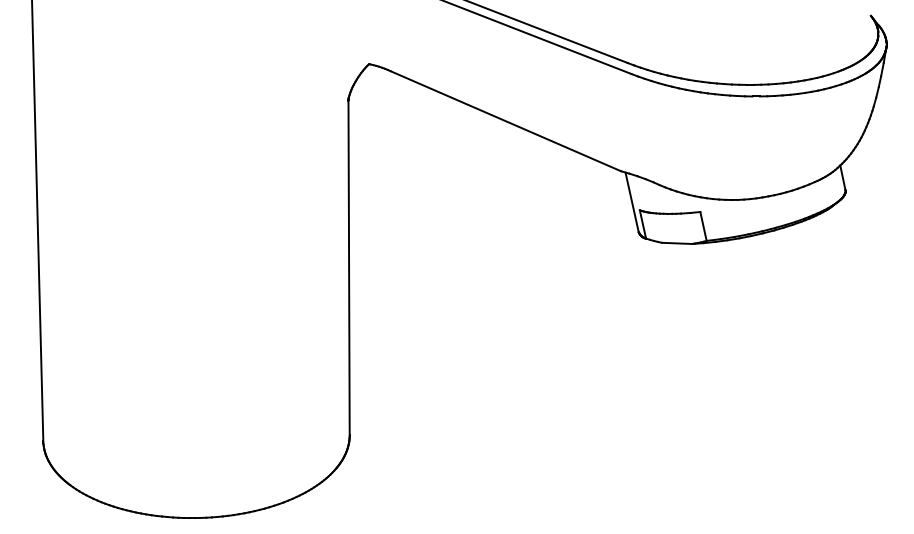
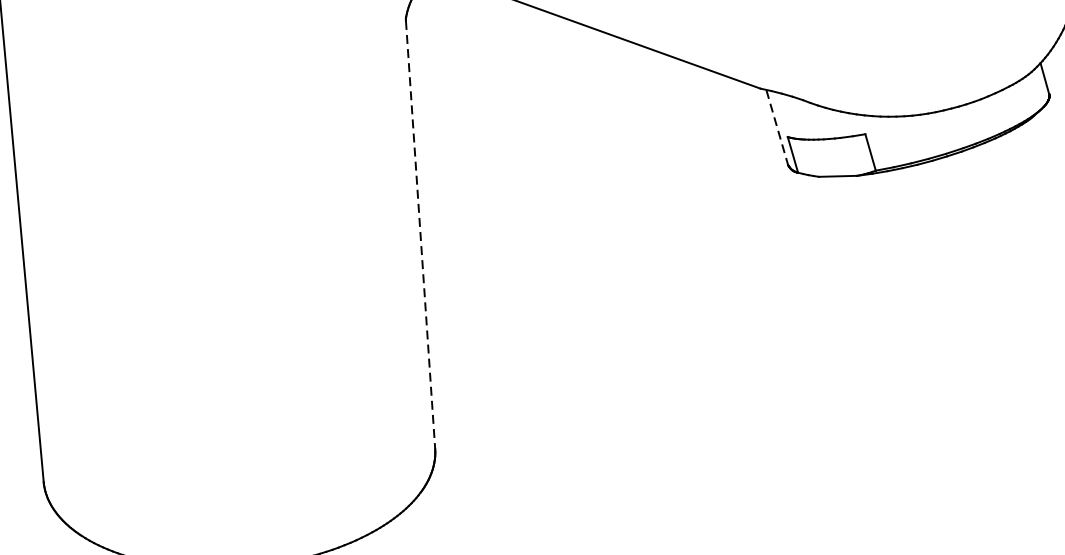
line: (632, 202) -> (777, 127), solid -> dashed
line: (349, 268) -> (421, 235), solid -> dashed

